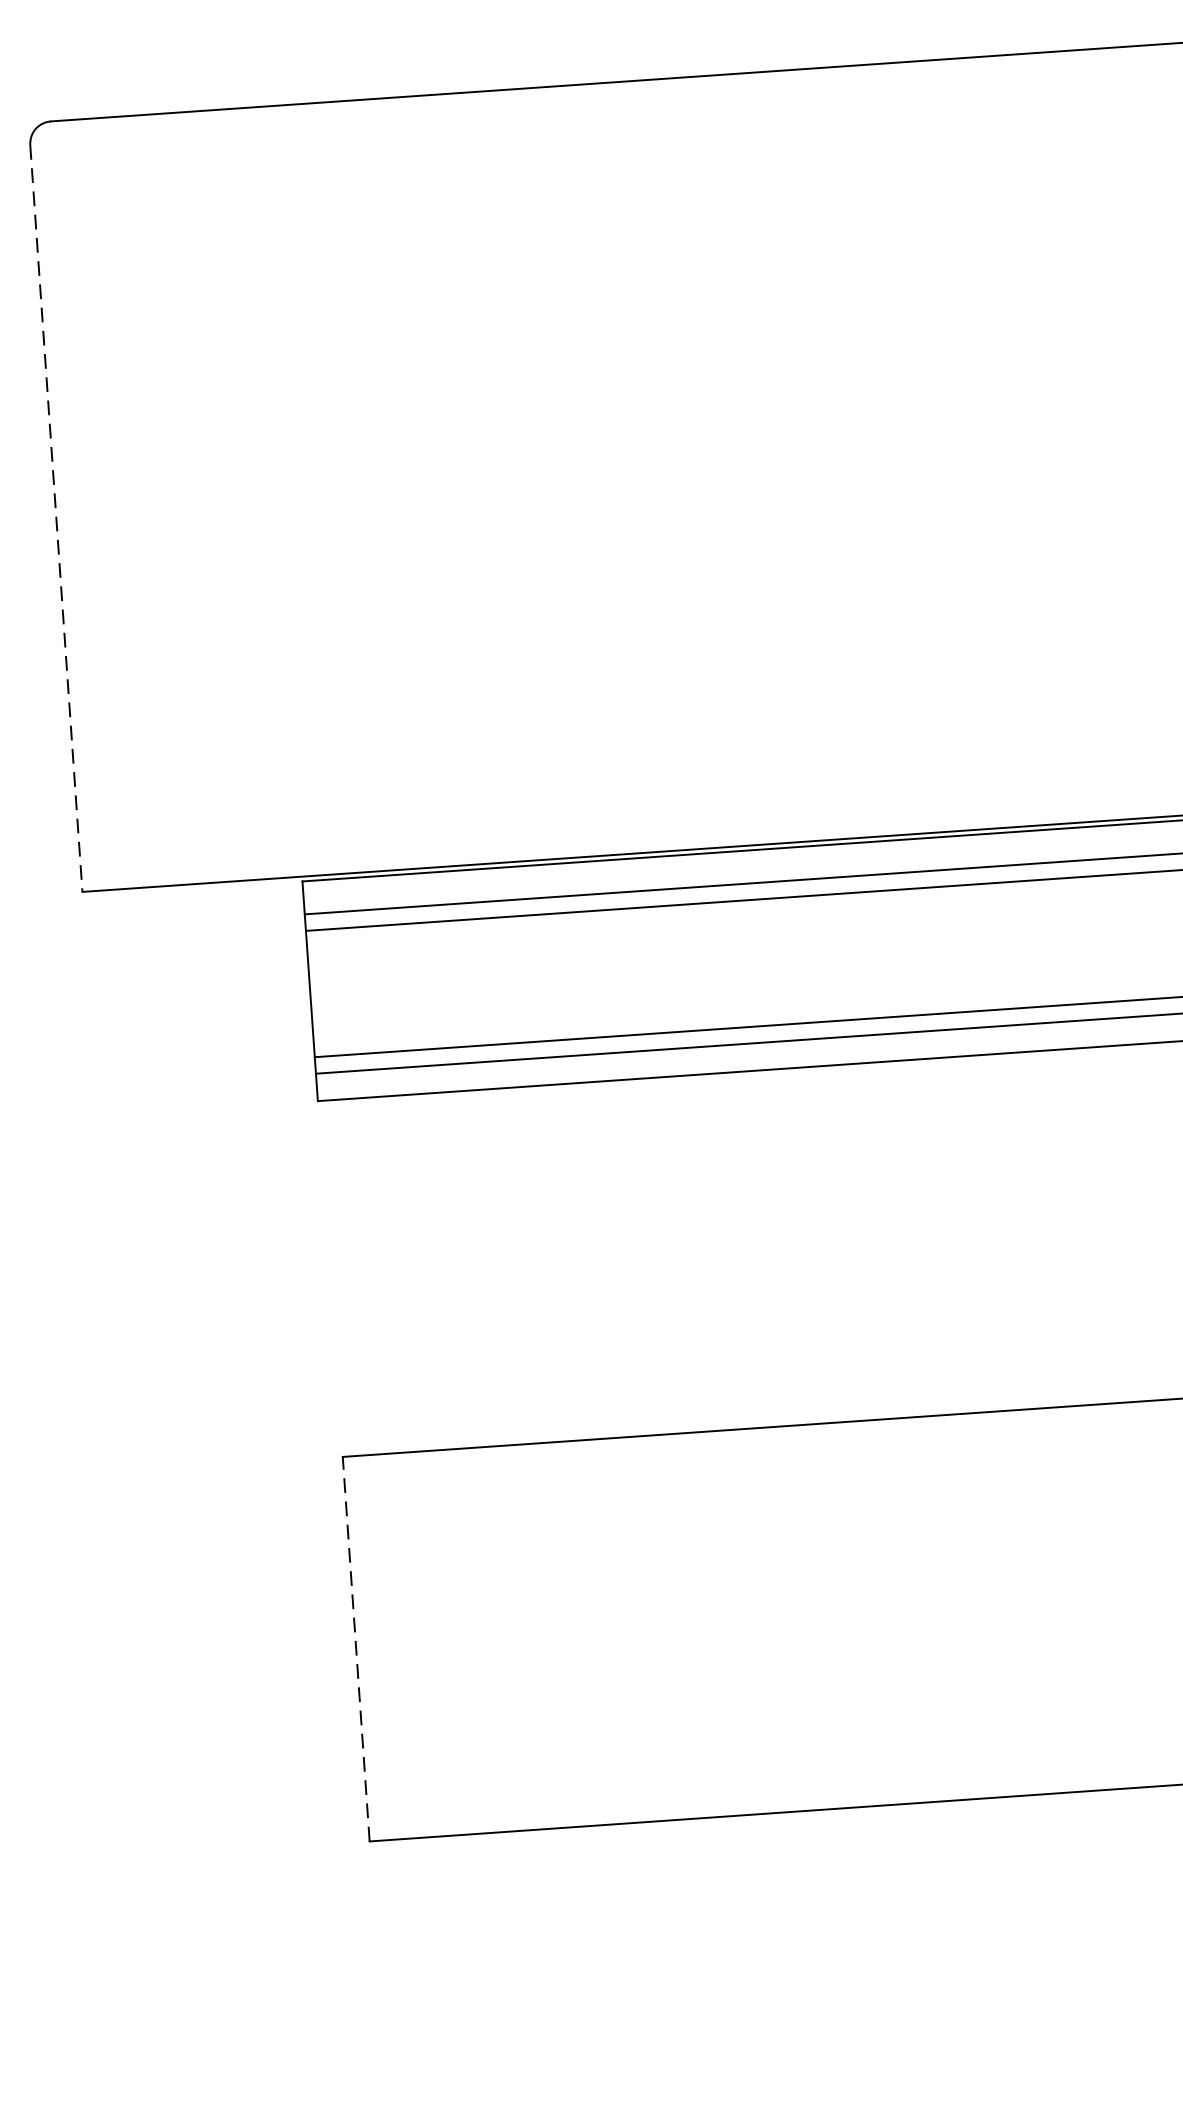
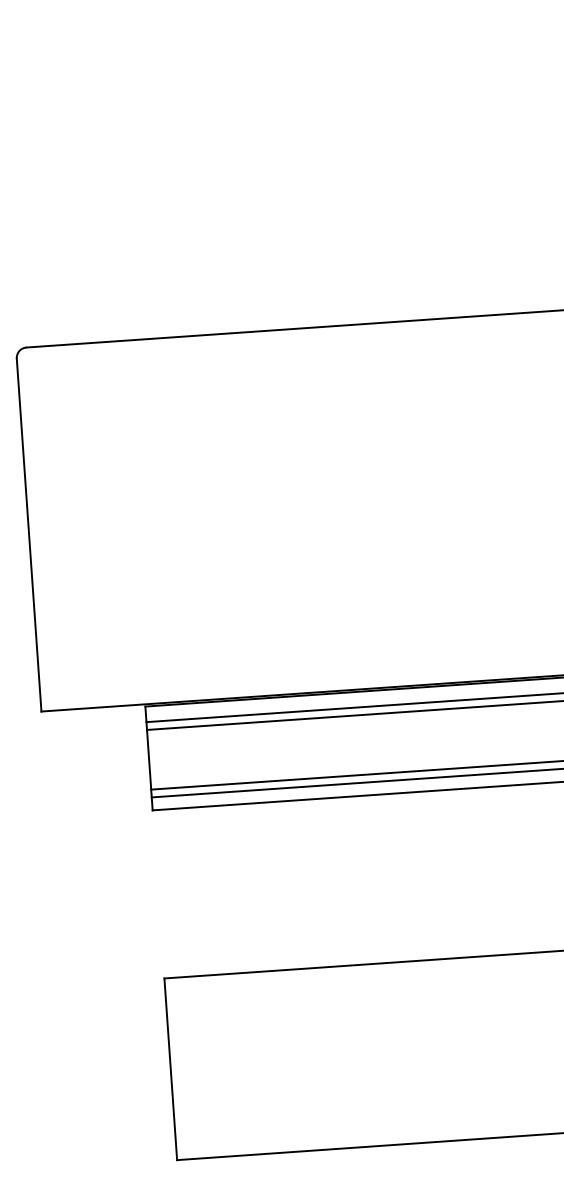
line: (57, 519) -> (29, 535), dashed -> solid
line: (355, 1647) -> (170, 1068), dashed -> solid

